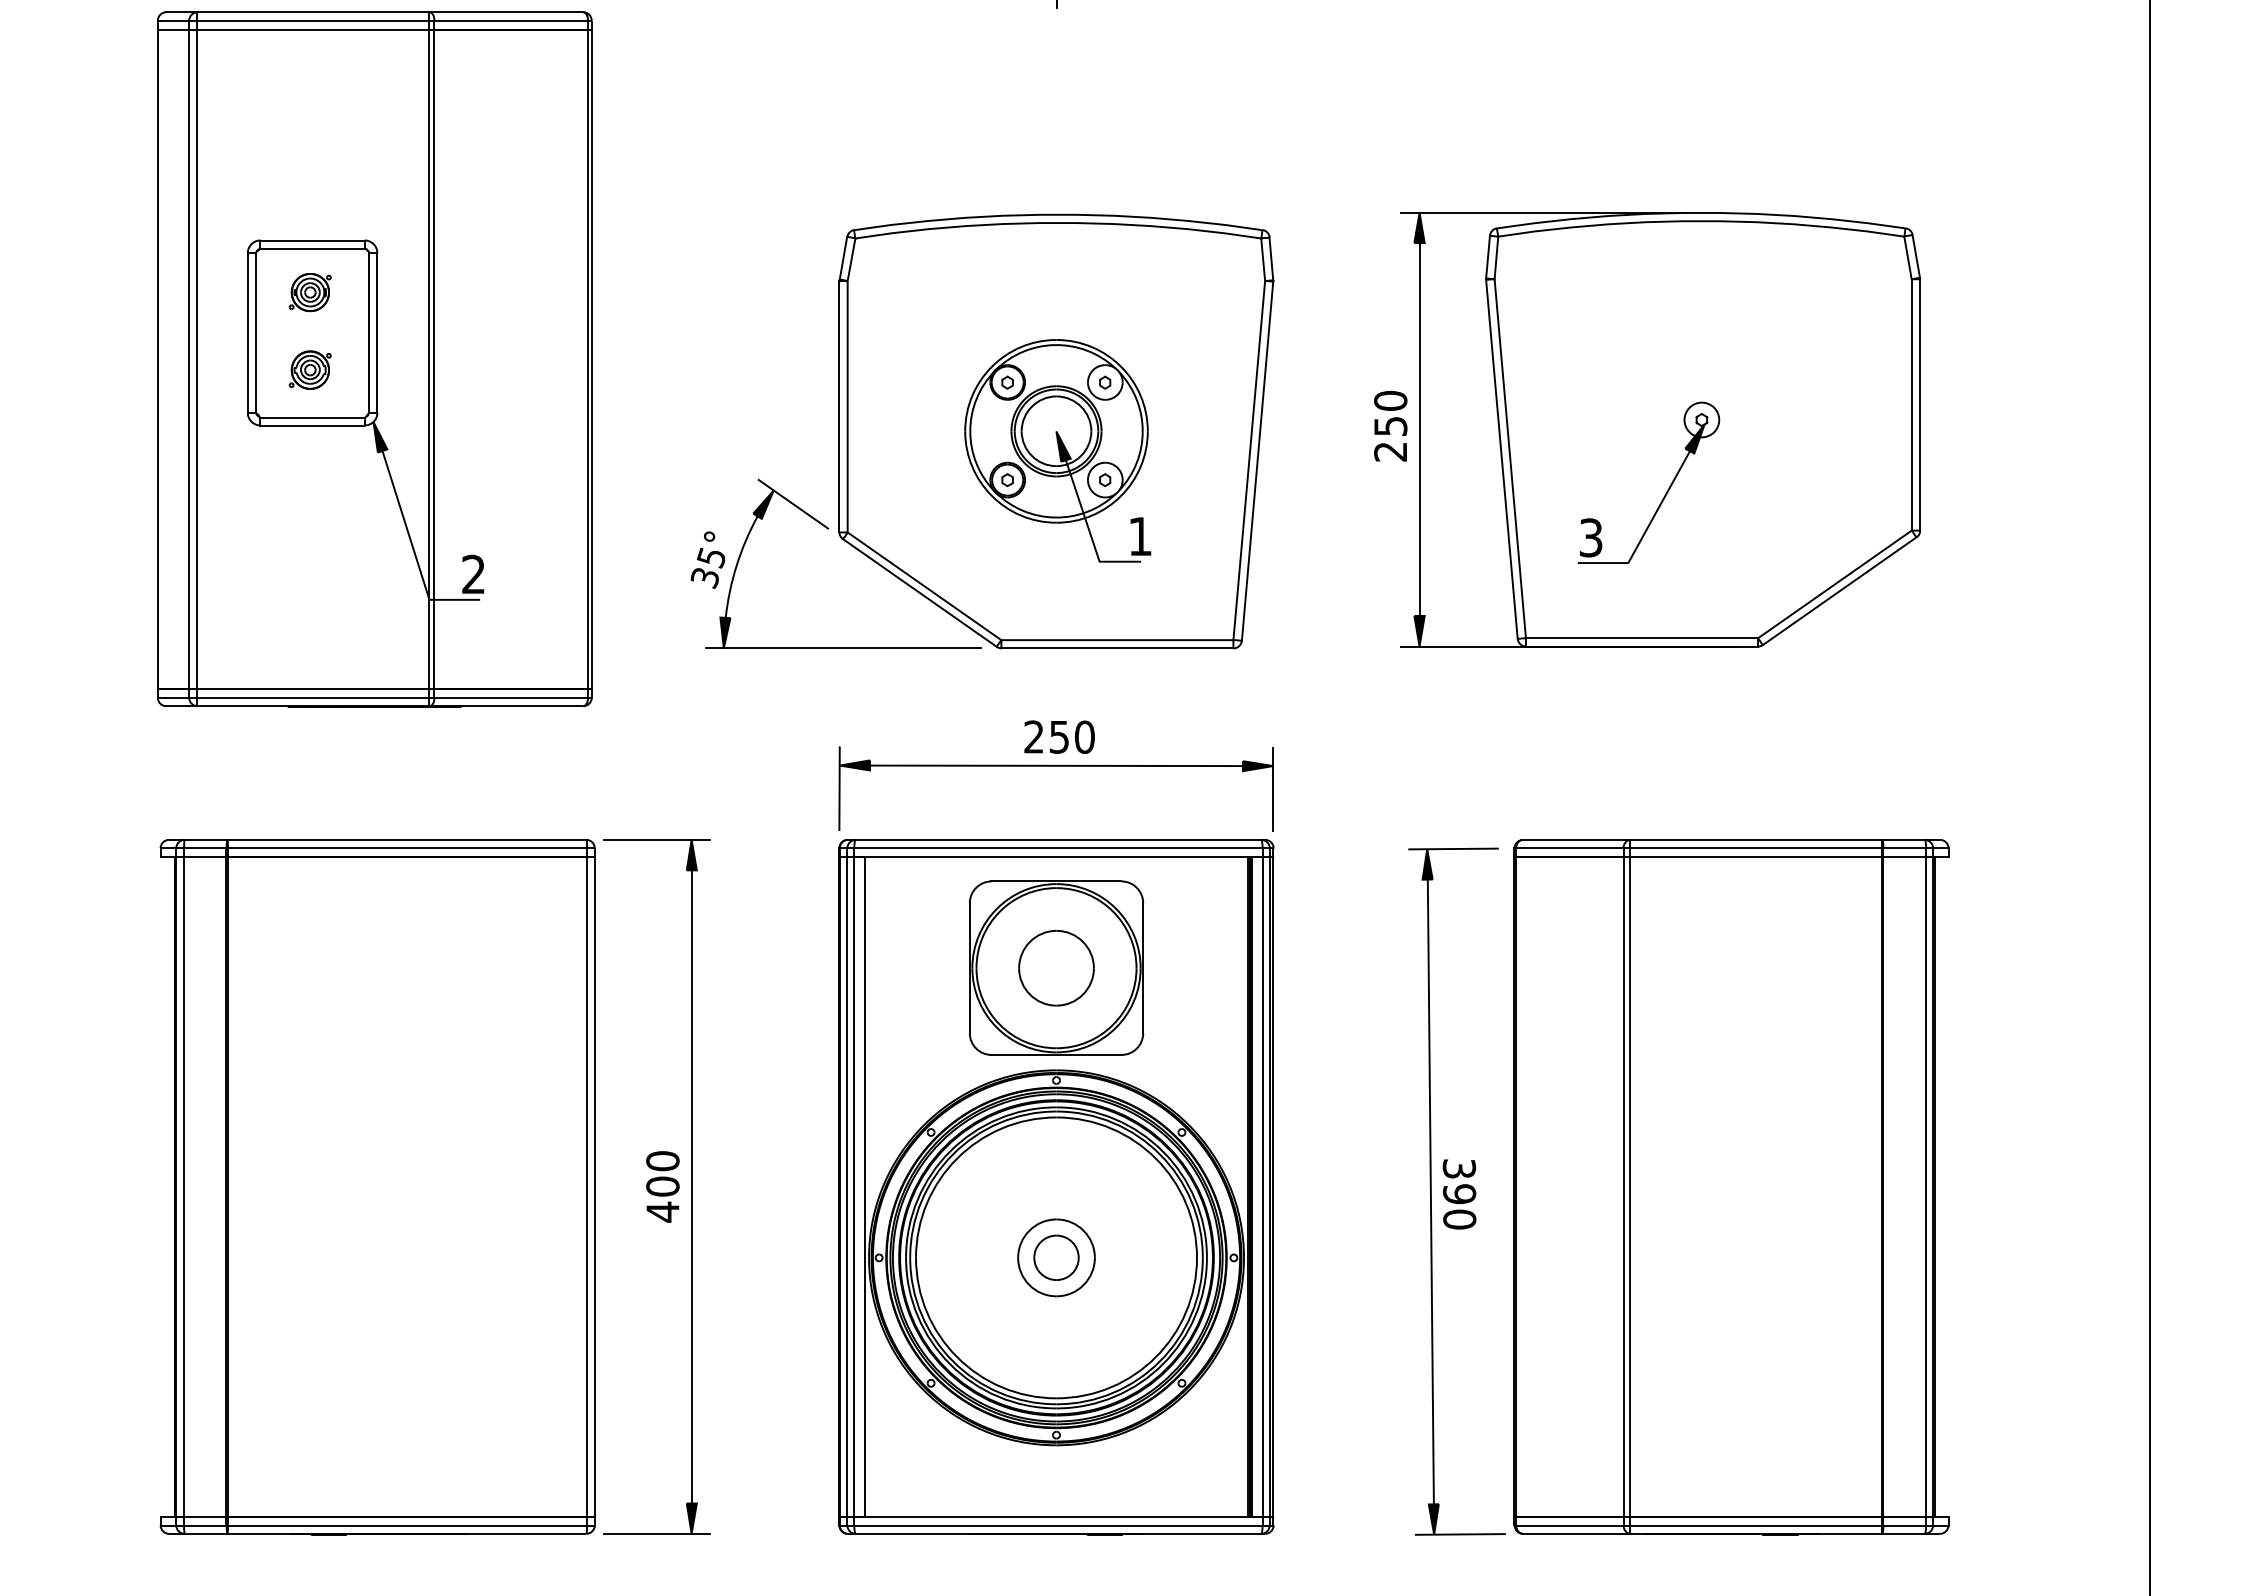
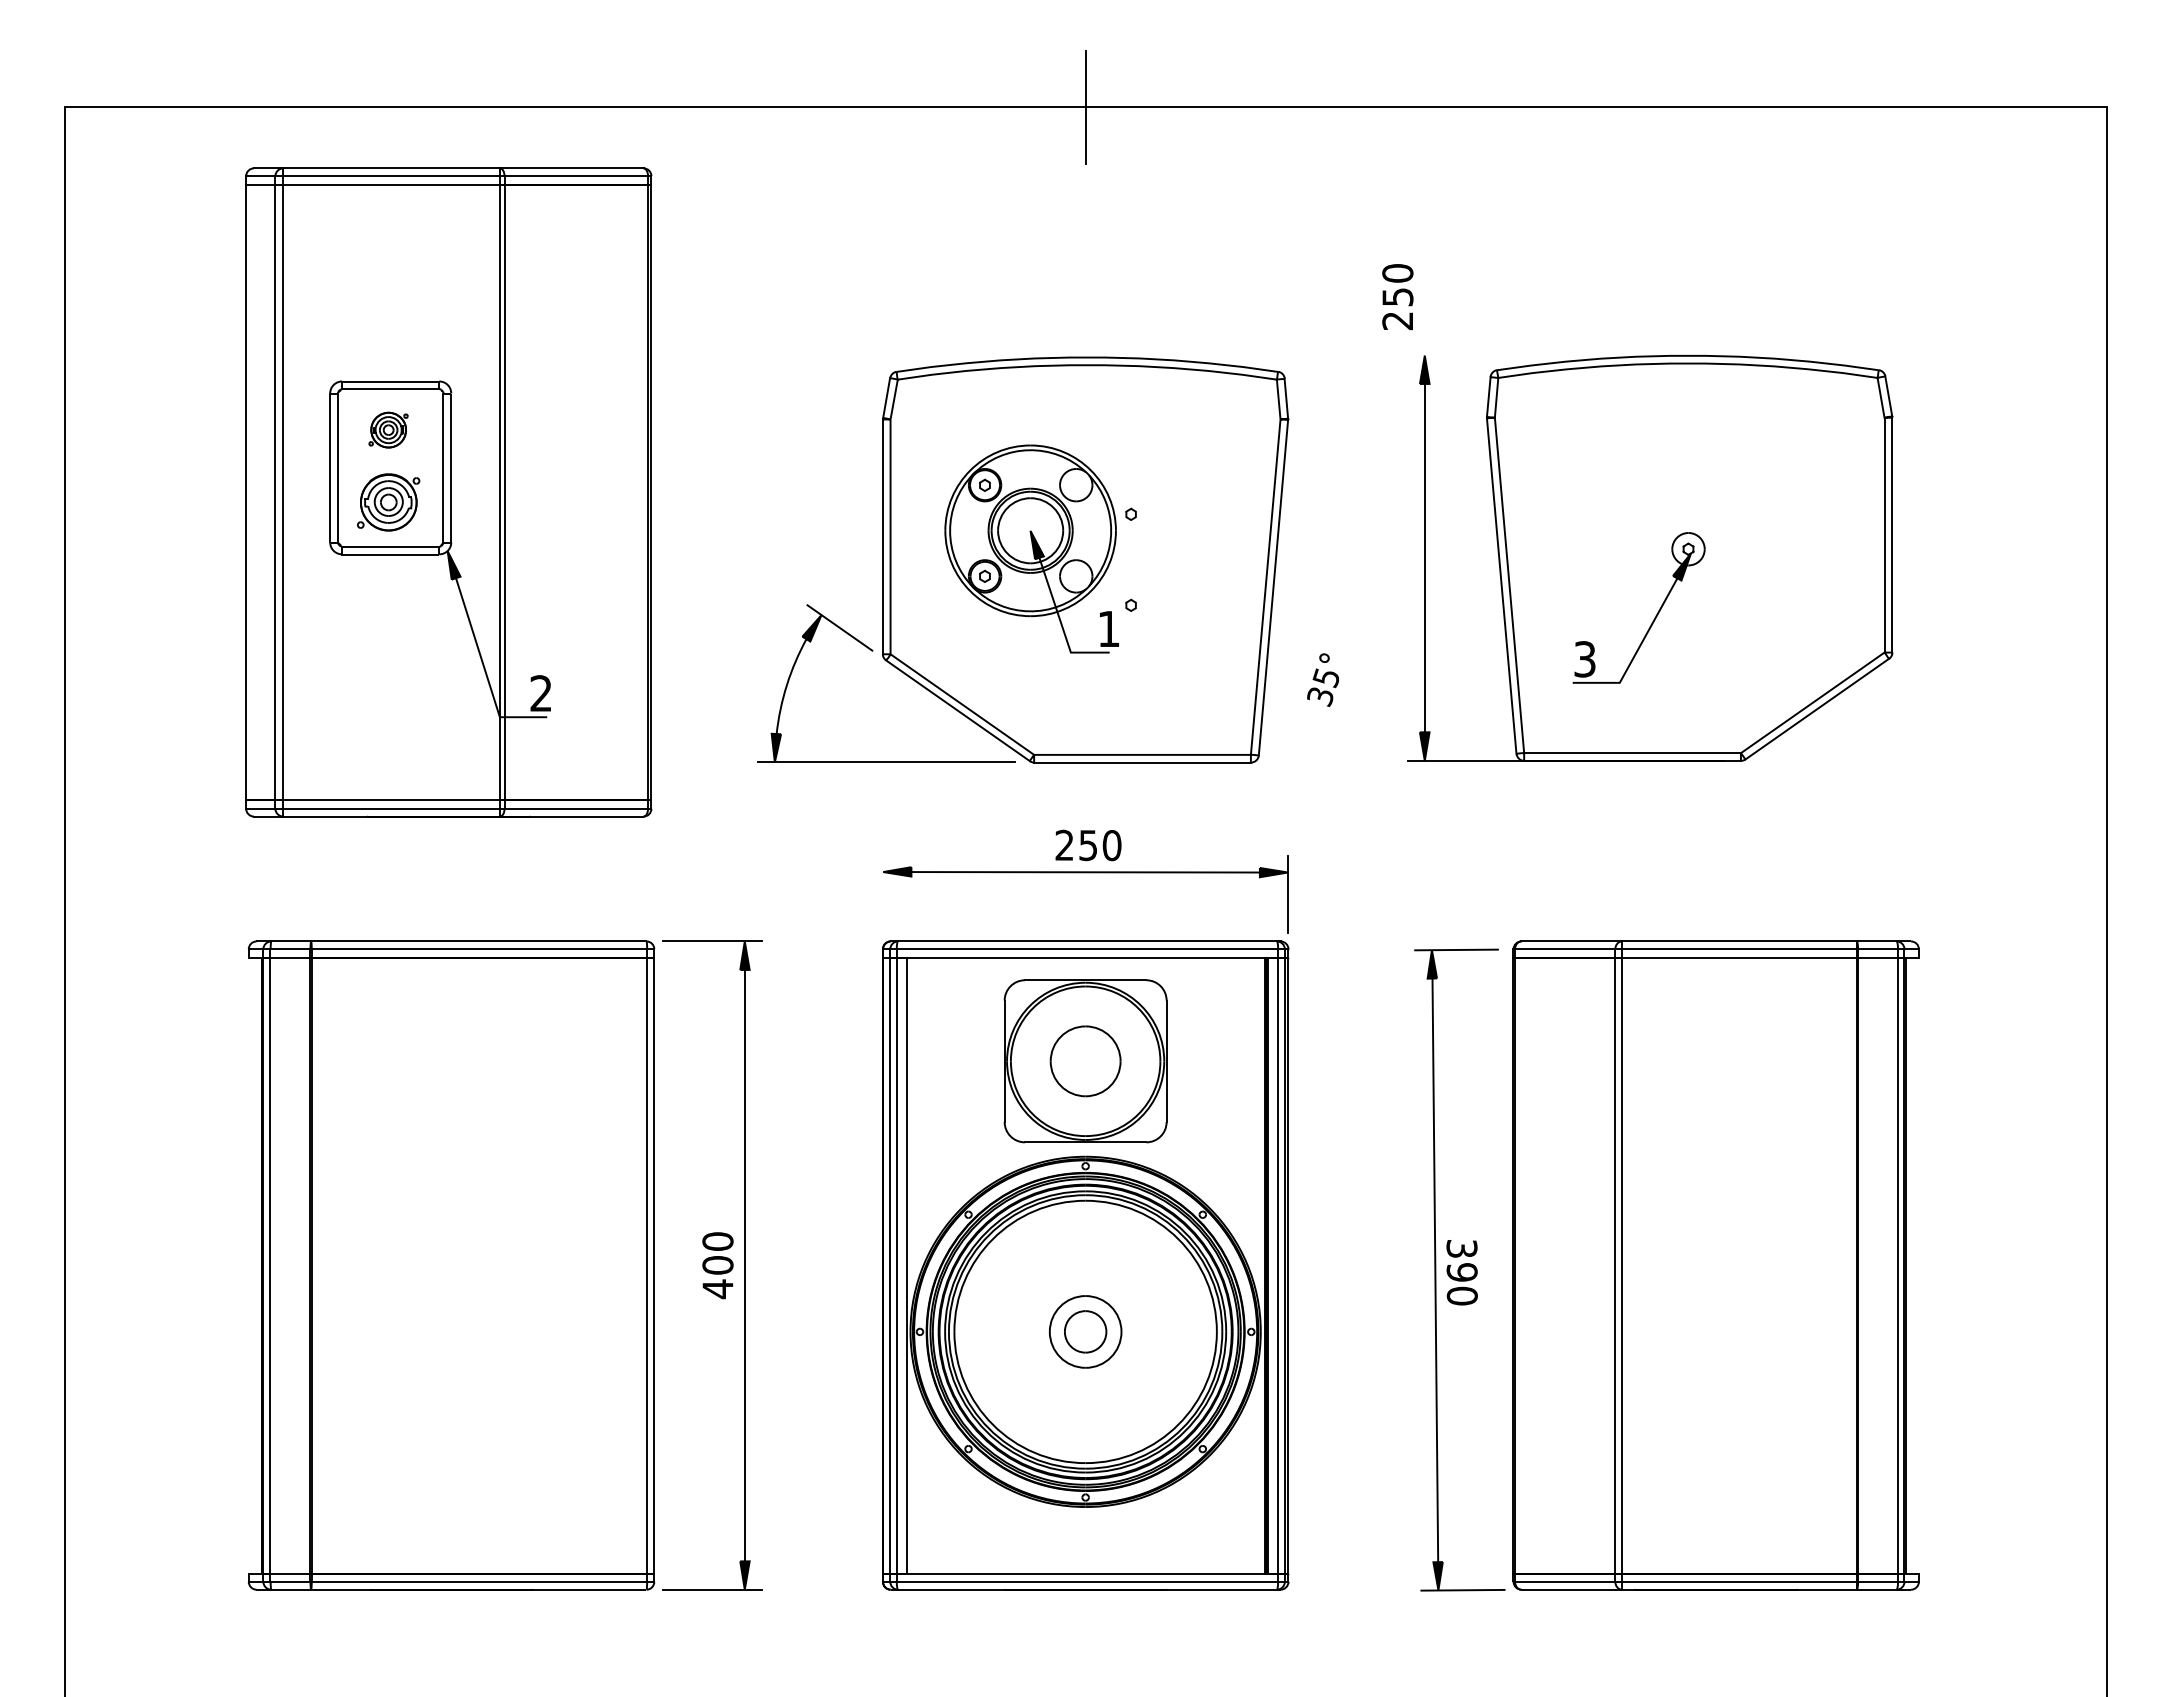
line: (1542, 212) -> (1539, 355), removed
part: (310, 369) -> (388, 502), size x1.6
text: (1390, 426) -> (1397, 297), moved
part: (1057, 450) -> (1031, 548), moved
text: (707, 559) -> (1322, 679), moved
line: (839, 788) -> (882, 893), removed

